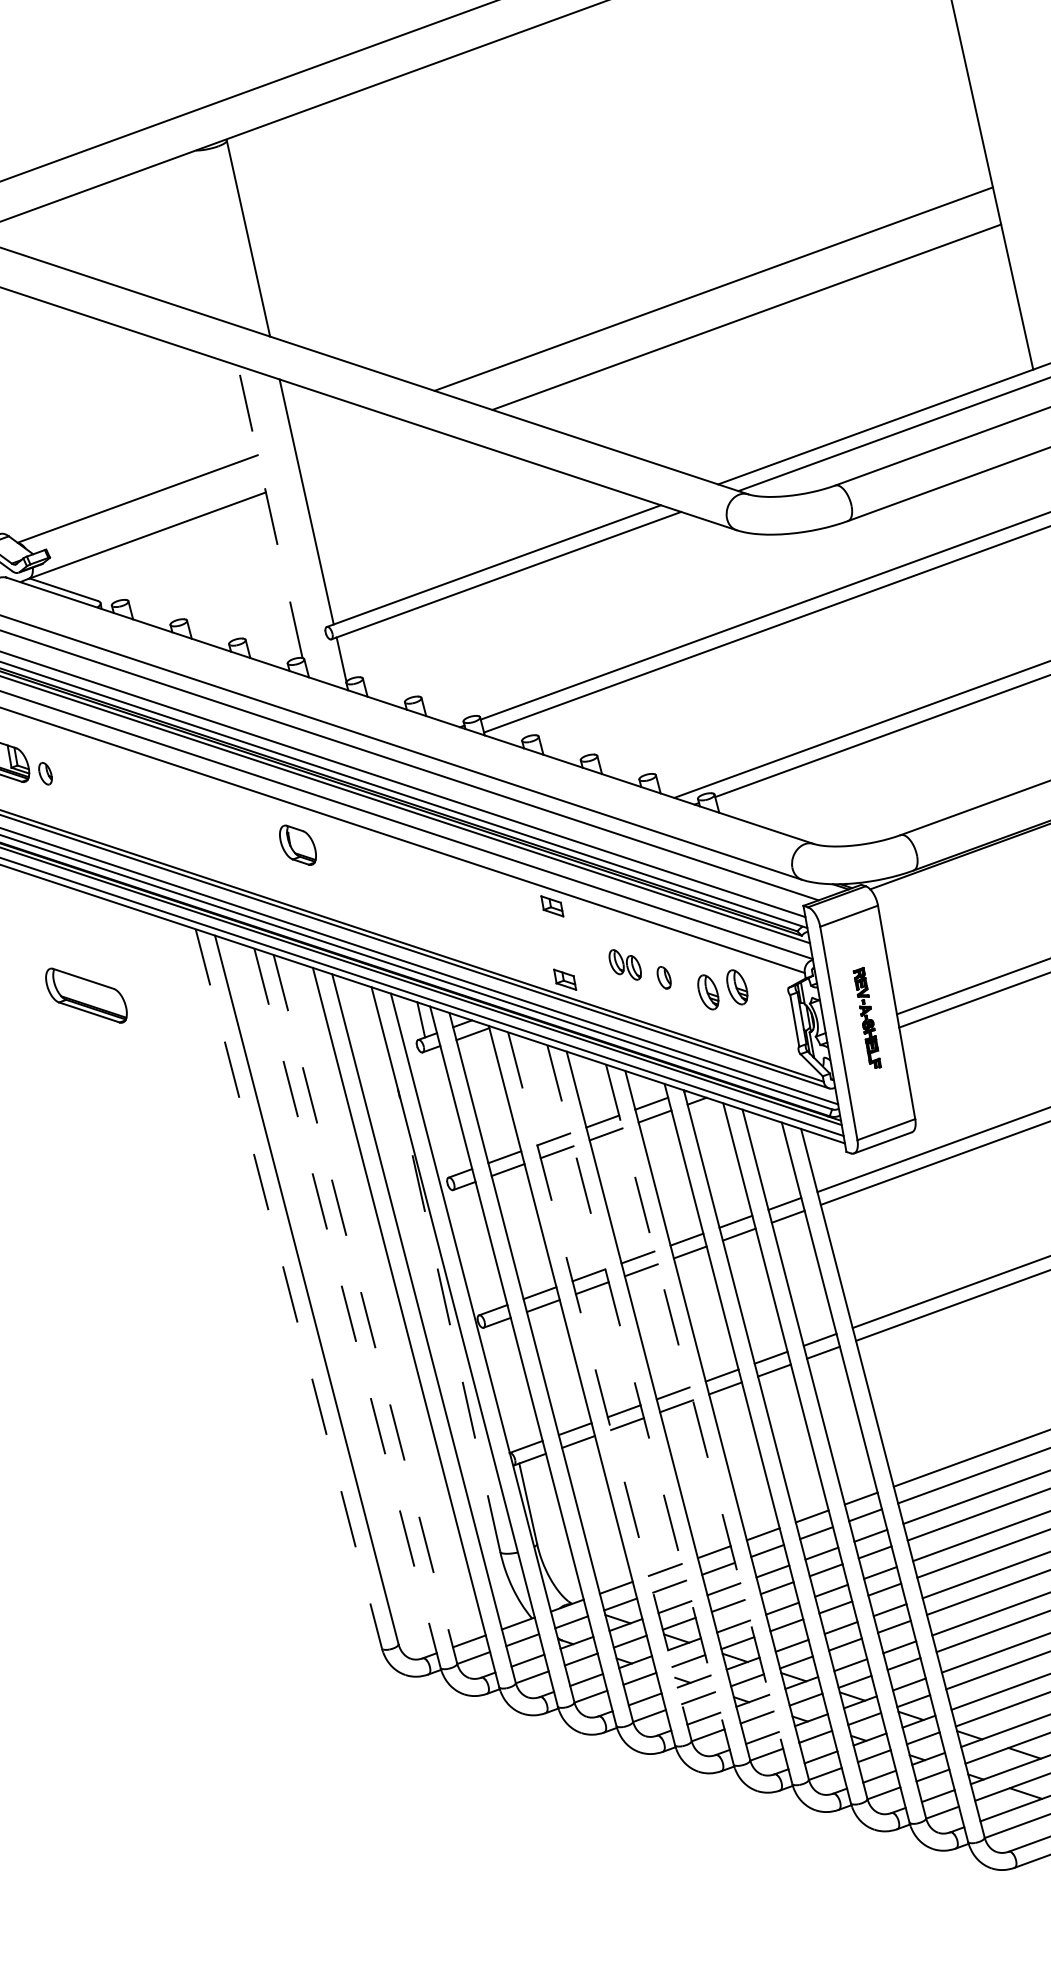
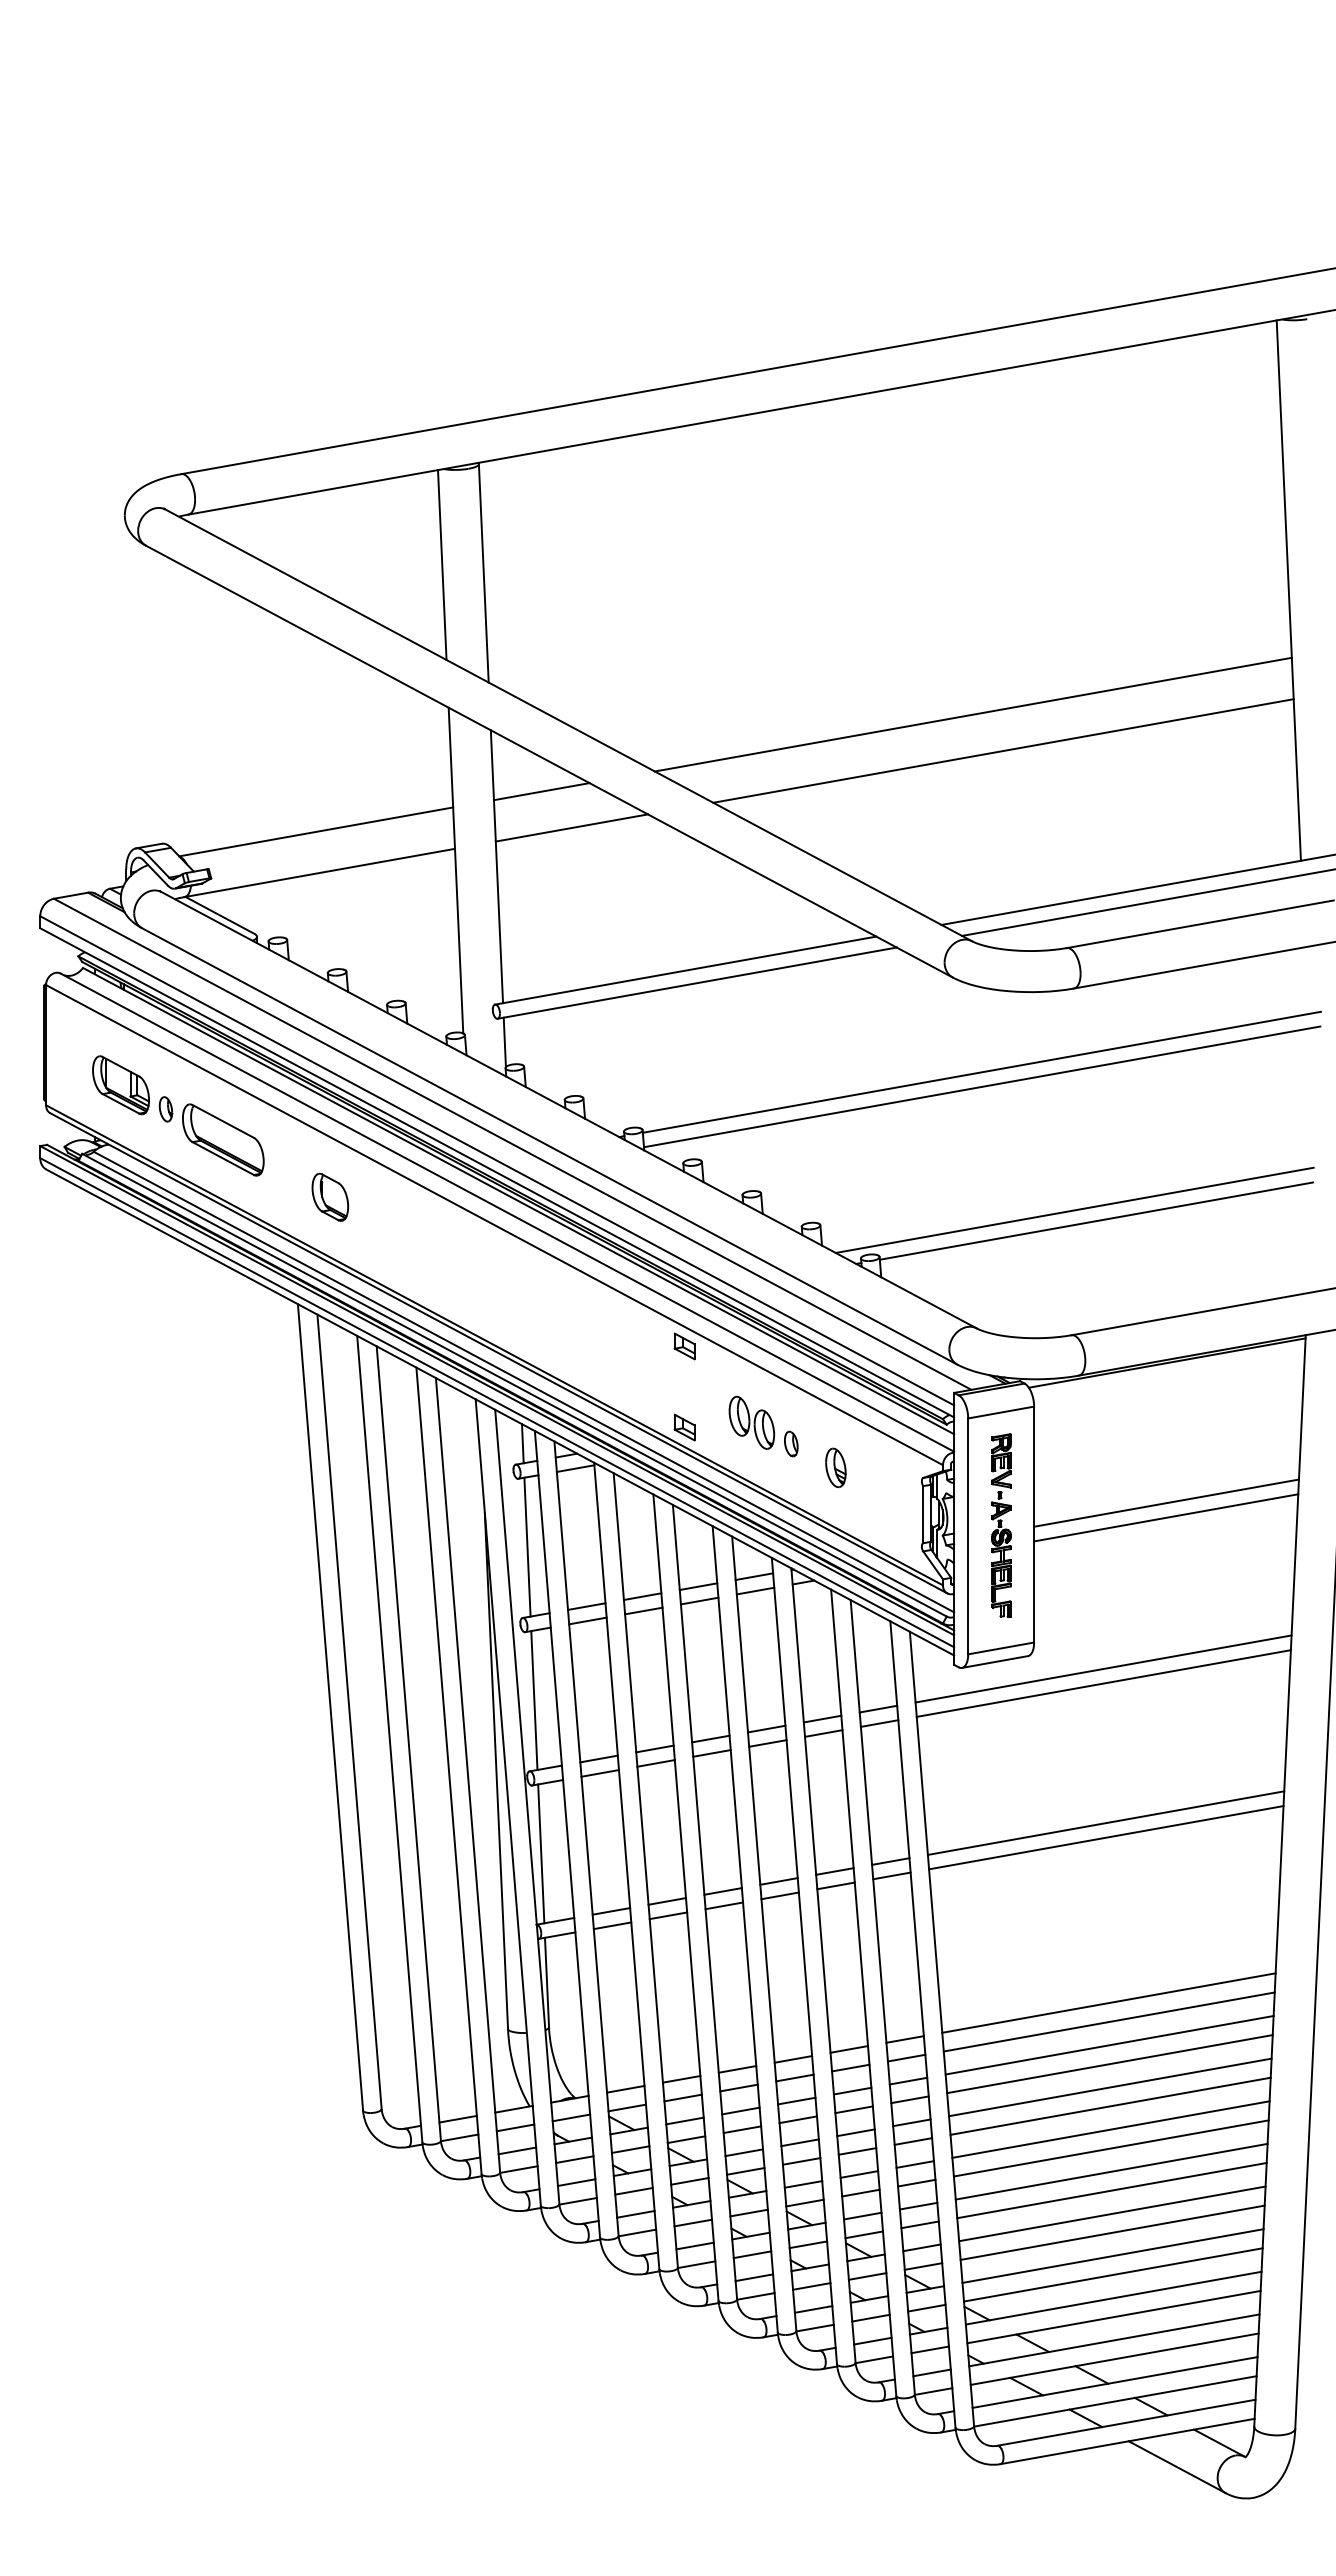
line: (209, 237) -> (442, 564), added
line: (335, 426) -> (541, 791), added
line: (367, 454) -> (571, 827), added
line: (269, 511) -> (455, 870), dashed -> solid
part: (298, 844) -> (330, 1196), moved
part: (624, 964) -> (751, 1422), size x1.43
part: (736, 987) -> (867, 1467), removed
part: (86, 995) -> (223, 1139), moved
part: (867, 1018) -> (1001, 1525), size x1.67
line: (441, 1112) -> (527, 1546), added
line: (472, 1250) -> (534, 1700), added
line: (288, 1288) -> (330, 1707), dashed -> solid
line: (347, 1308) -> (389, 1739), dashed -> solid
line: (365, 1310) -> (408, 1744), dashed -> solid
line: (449, 1319) -> (496, 1770), dashed -> solid
line: (599, 1386) -> (645, 1870), dashed -> solid
line: (502, 1387) -> (541, 1853), added
line: (640, 1405) -> (685, 1898), dashed -> solid
line: (699, 1424) -> (745, 1929), dashed -> solid

